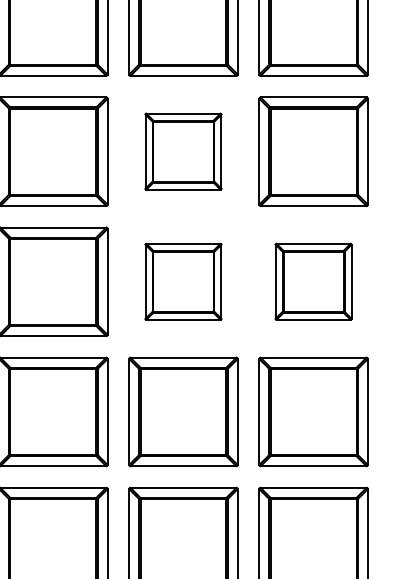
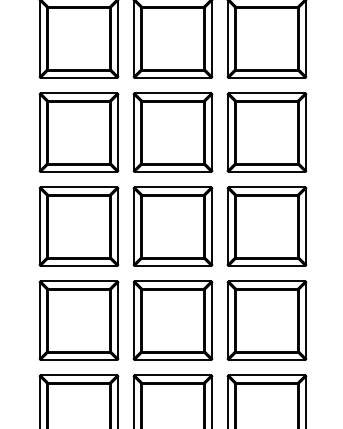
part: (182, 151) -> (172, 132), size x1.43
part: (182, 281) -> (172, 226), size x1.43
part: (312, 281) -> (266, 226), size x1.43

